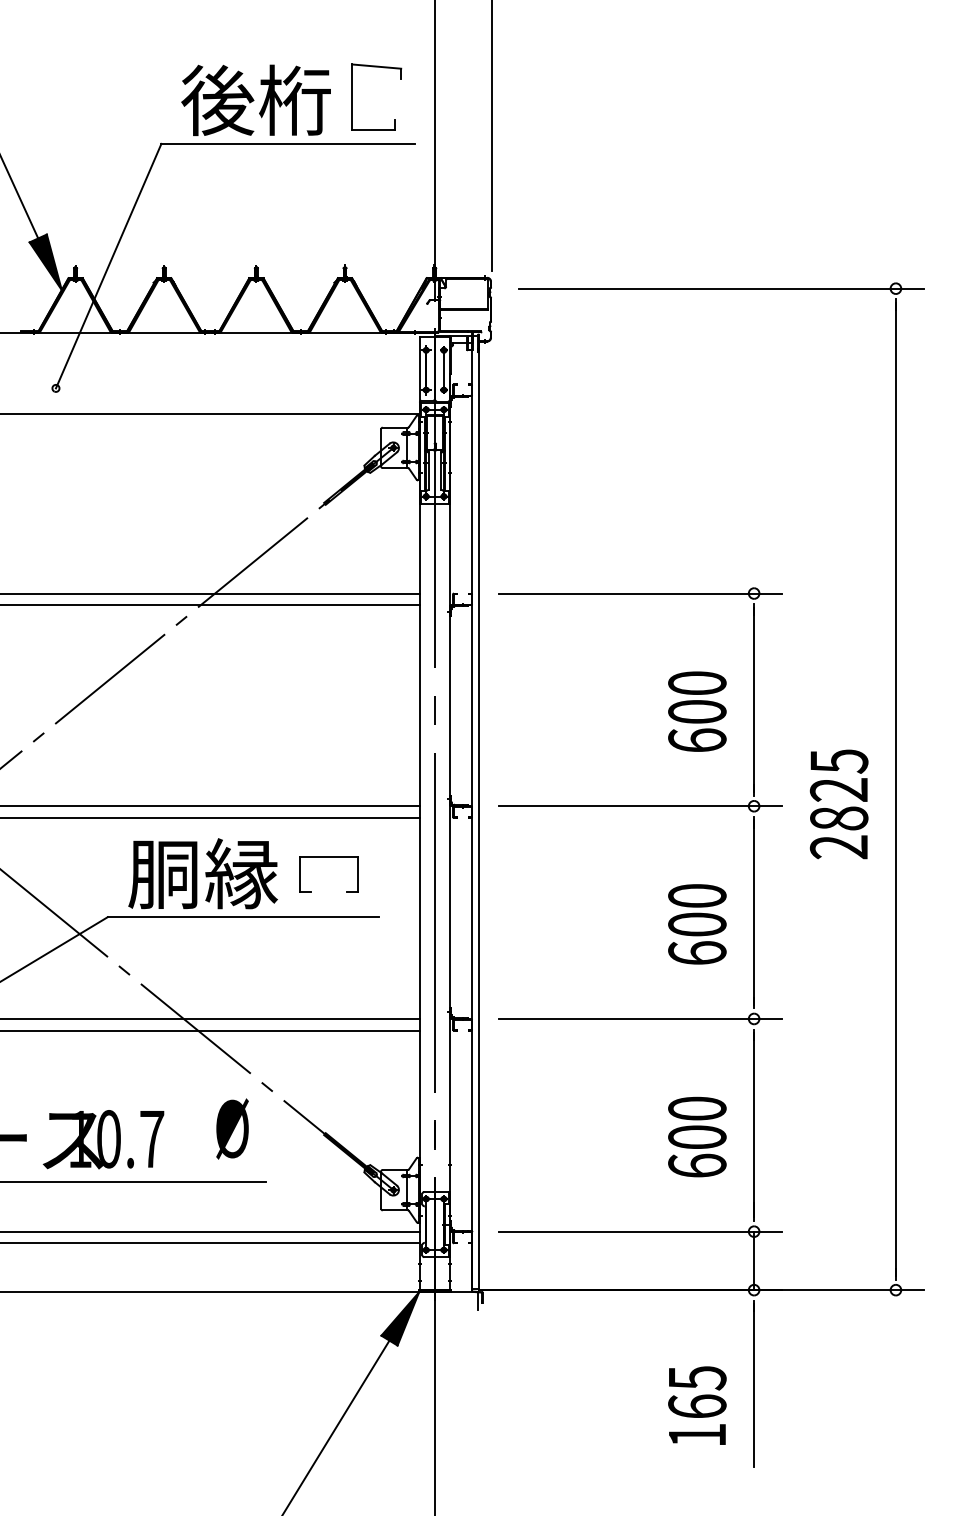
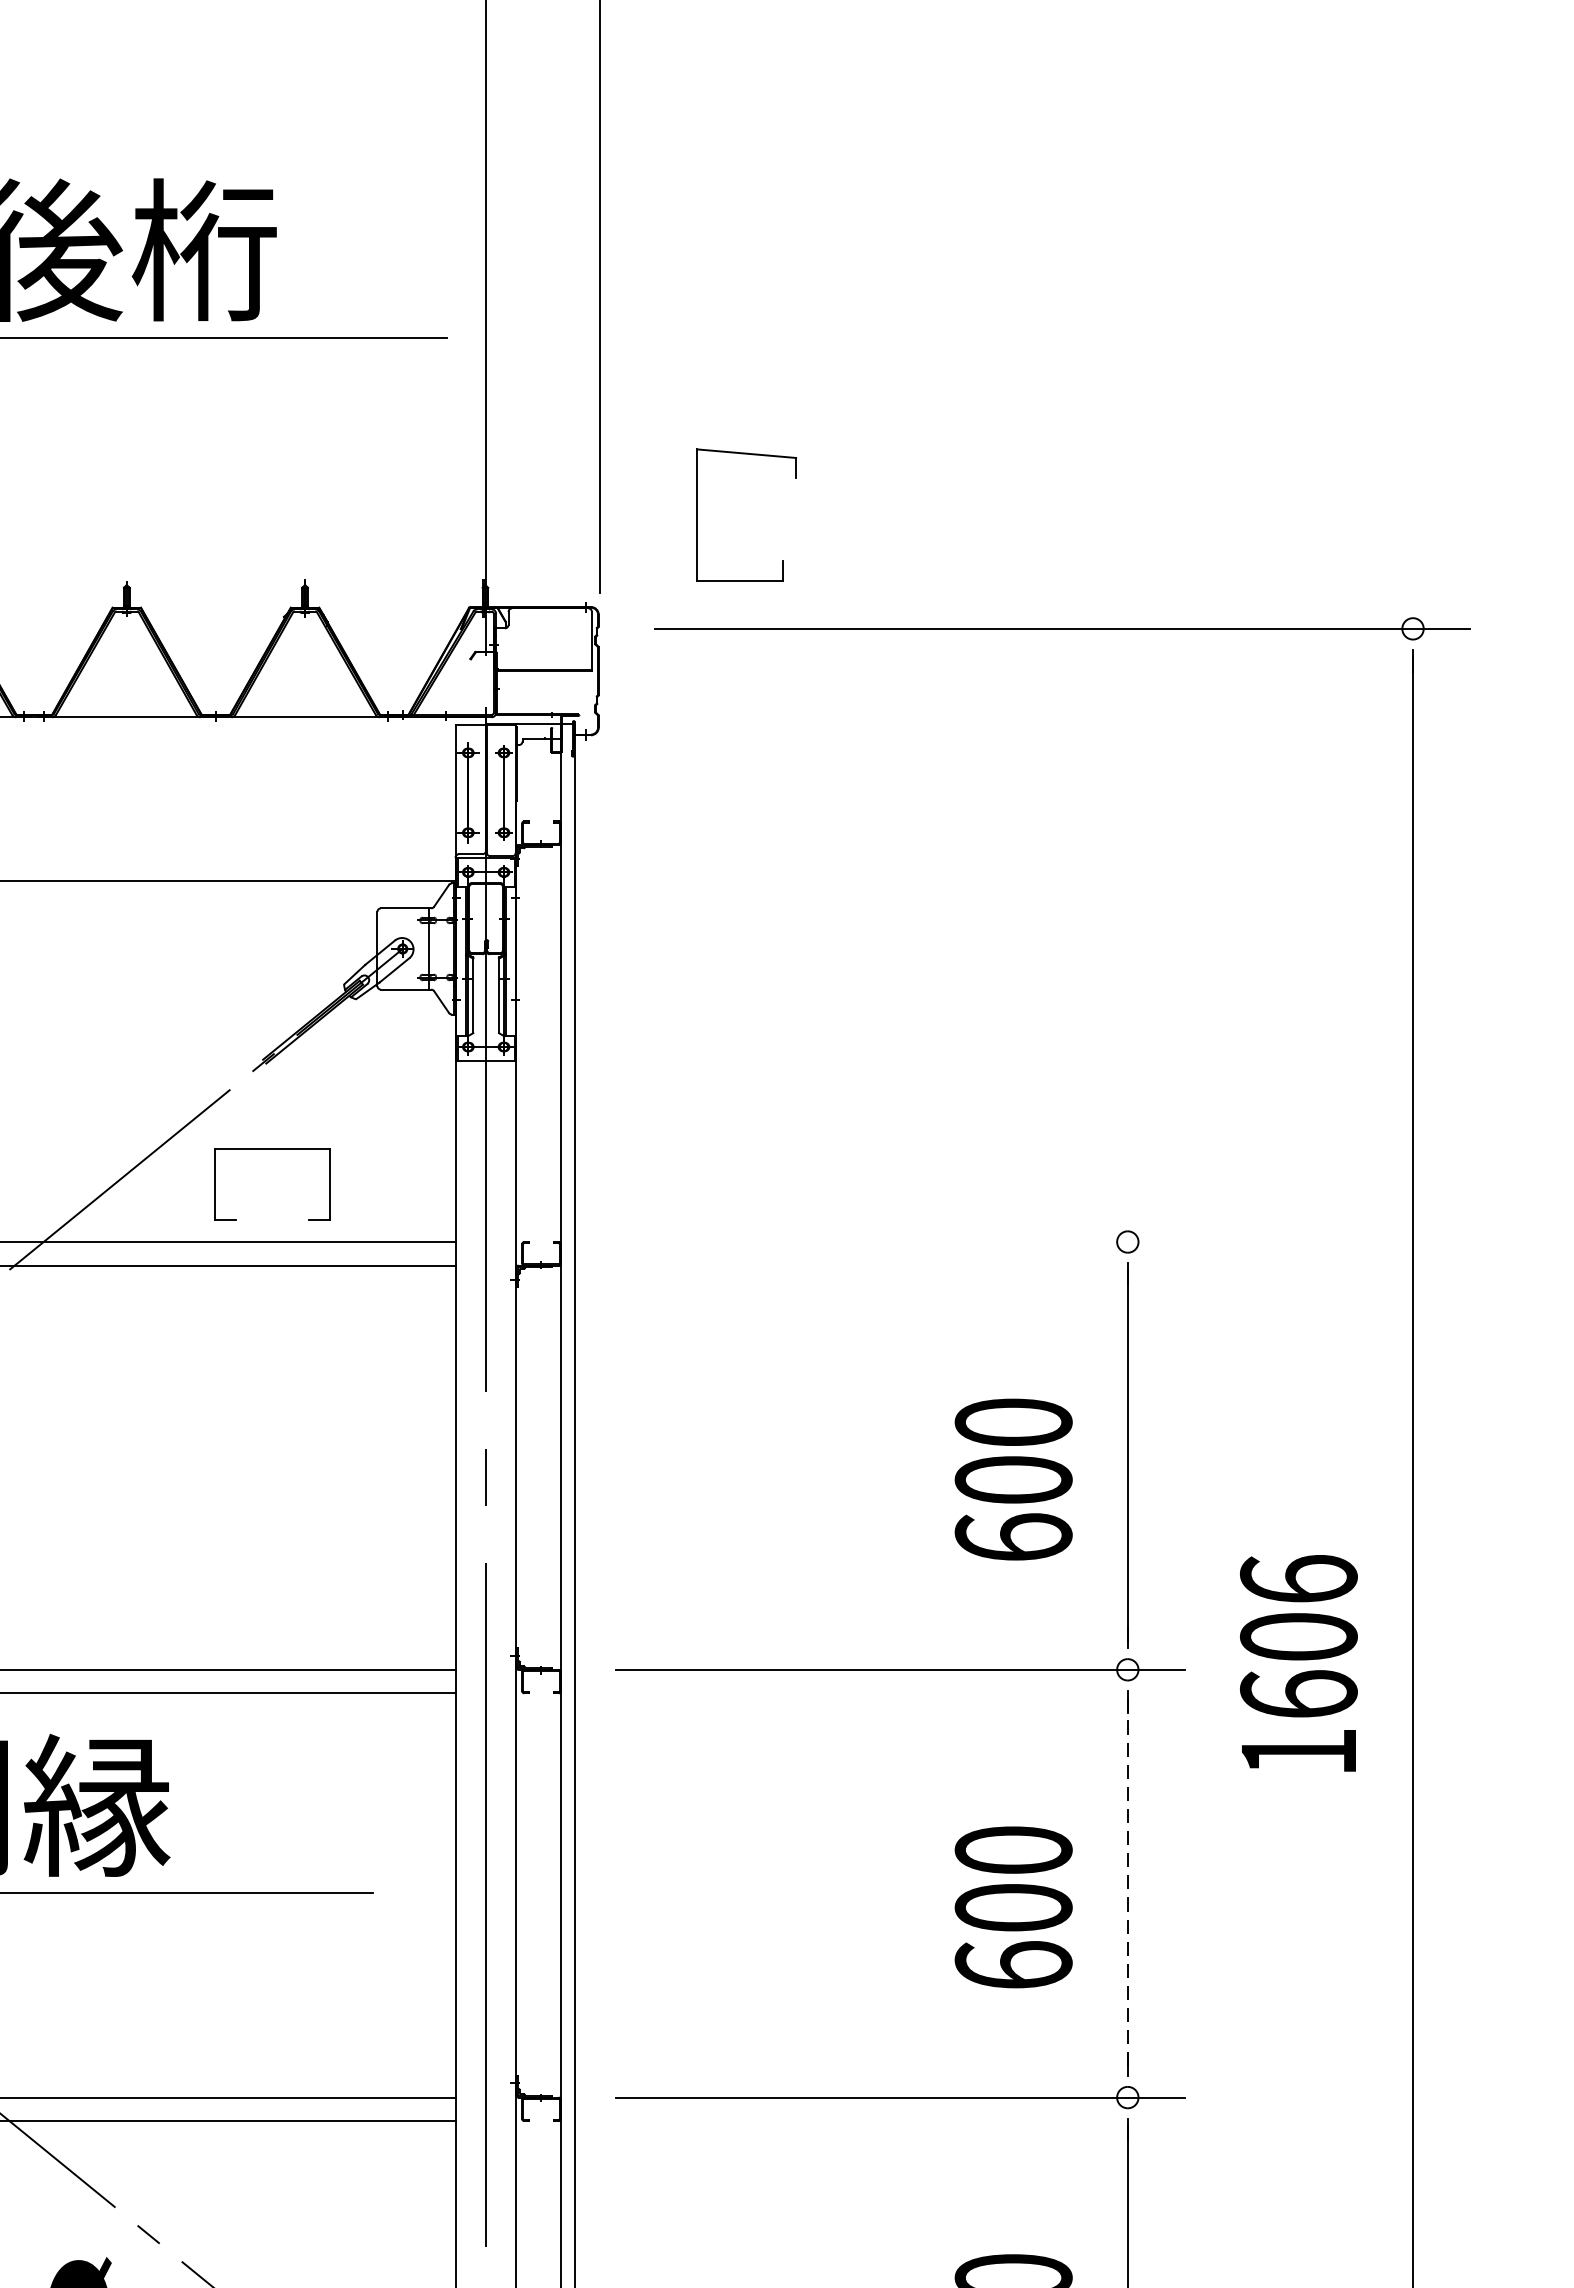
part: (352, 96) -> (698, 513), moved
line: (640, 593) -> (899, 1241), removed
text: (838, 804) -> (1297, 1666), 2825 -> 1606
part: (328, 857) -> (271, 1149), moved
line: (754, 913) -> (1128, 1885), solid -> dashed

